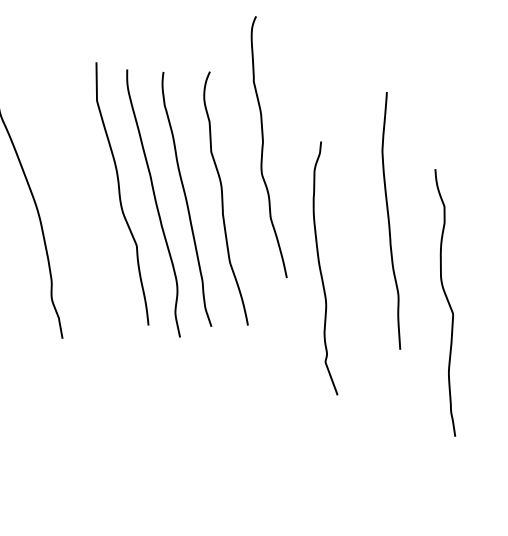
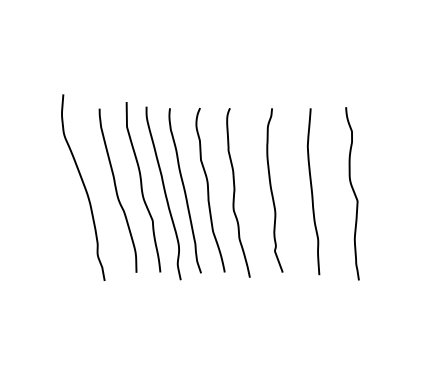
curve: (264, 146) -> (235, 192), moved
curve: (82, 198) -> (117, 190), added
curve: (389, 220) -> (312, 191), moved
curve: (321, 268) -> (272, 190), moved
curve: (446, 302) -> (353, 193), moved

